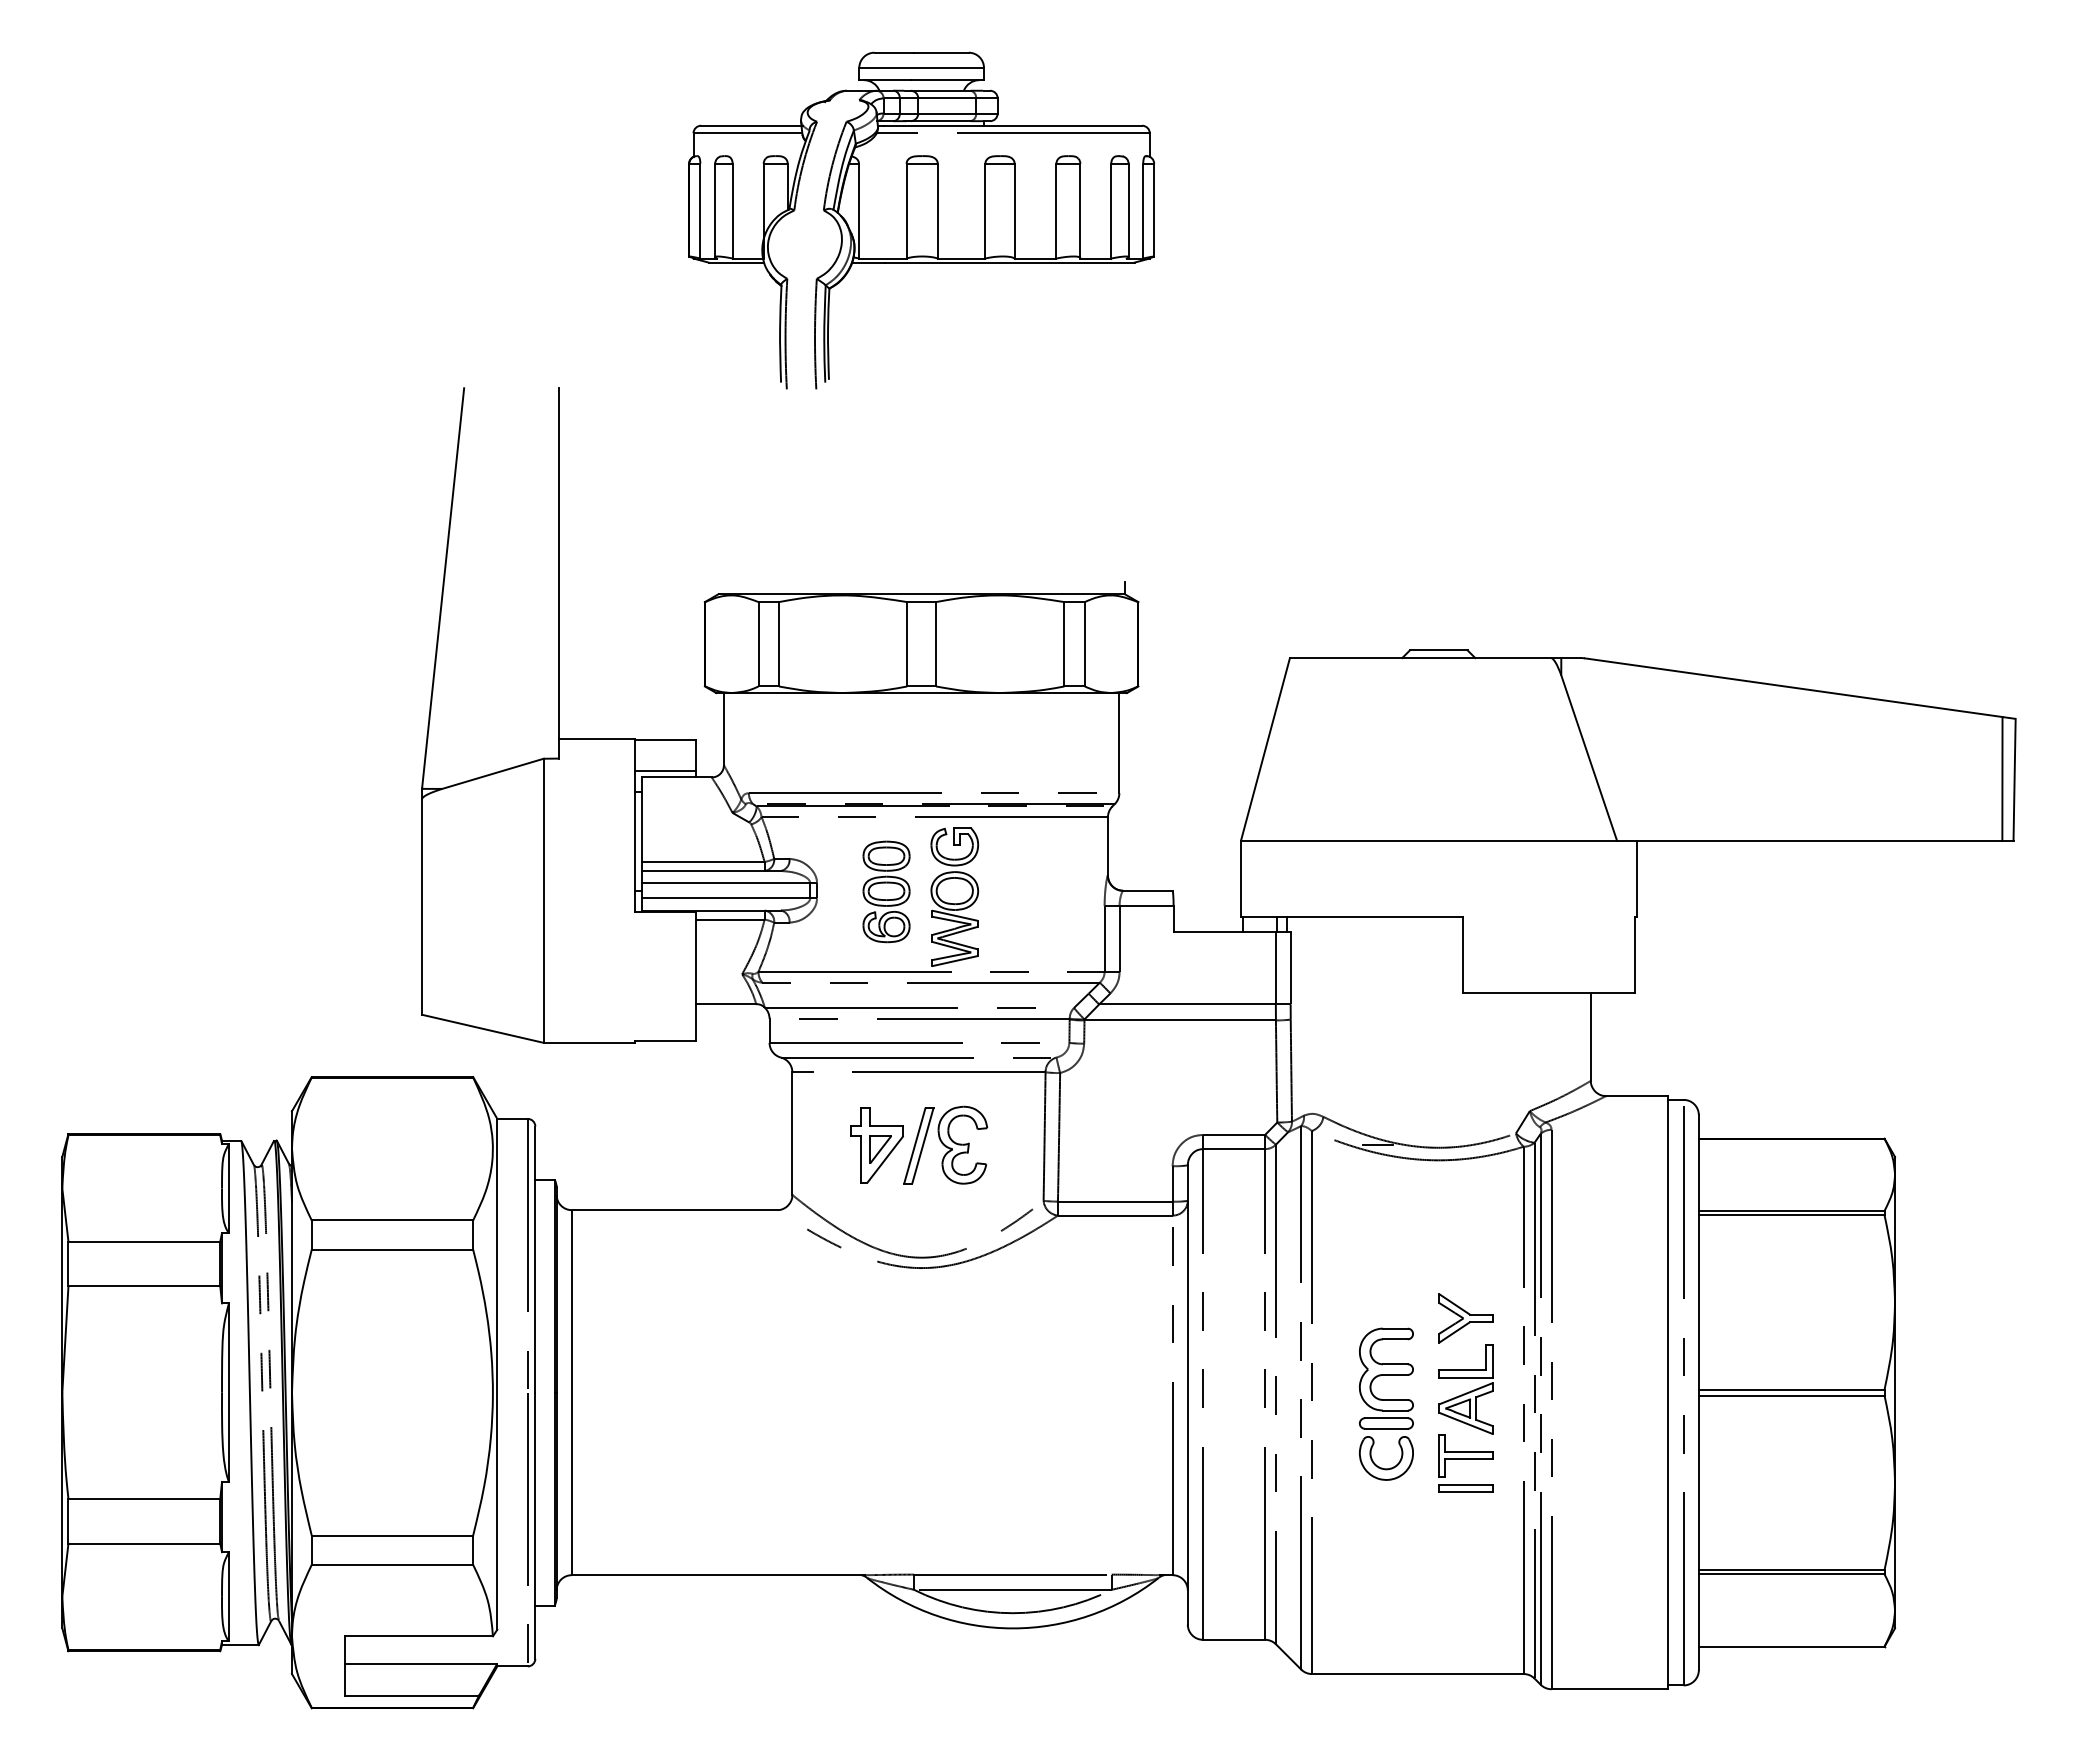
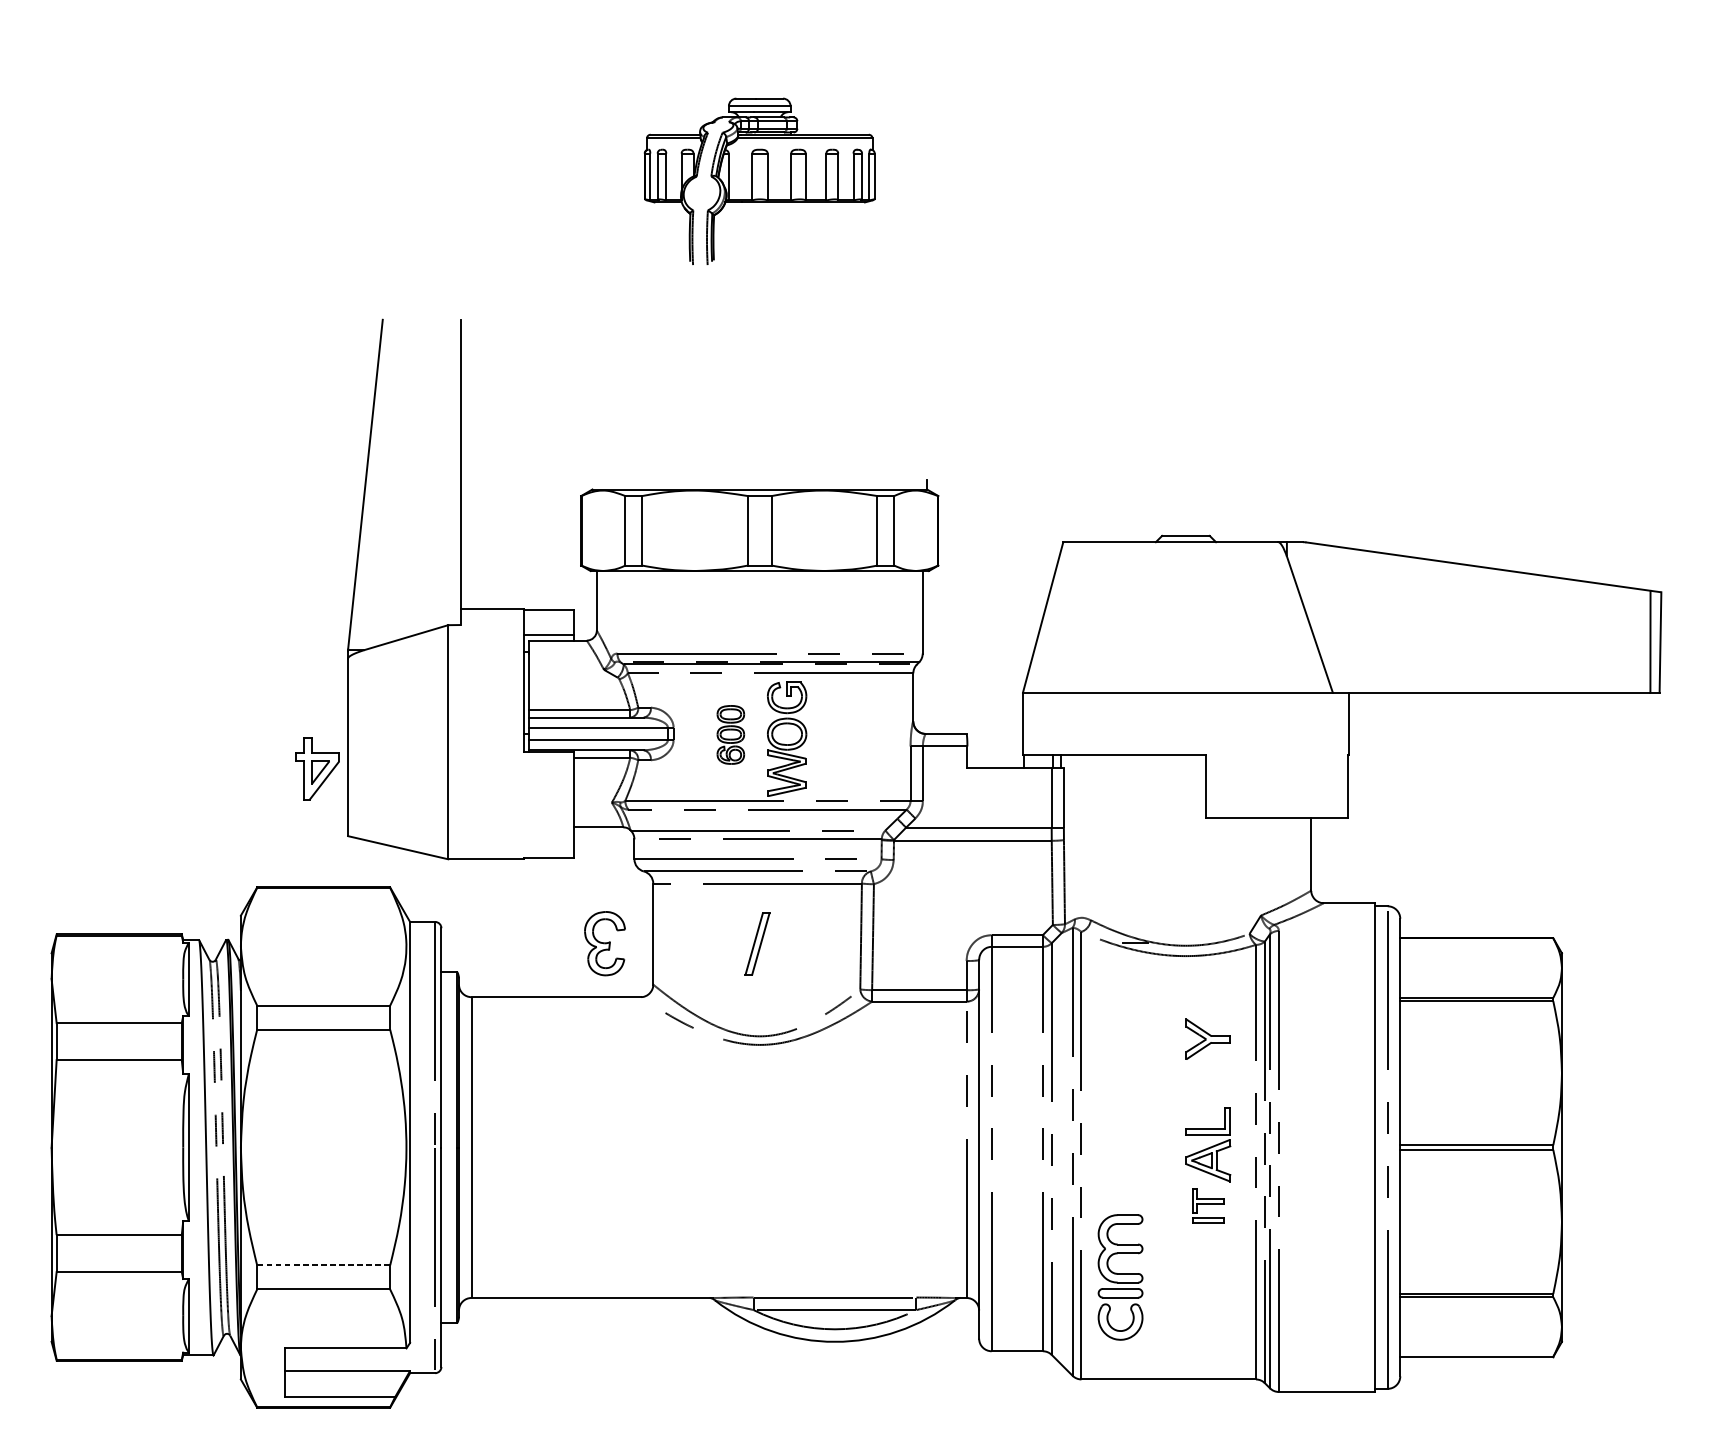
part: (921, 220) -> (759, 181), size x0.6
part: (886, 891) -> (730, 734), size x0.7
part: (962, 1144) -> (604, 943), moved
part: (876, 1145) -> (317, 769), moved
part: (1465, 1318) -> (1207, 1039), moved
part: (1385, 1403) -> (1119, 1276), moved
part: (1465, 1463) -> (1207, 1205), size x0.7
line: (392, 1535) -> (323, 1265), solid -> dashed

